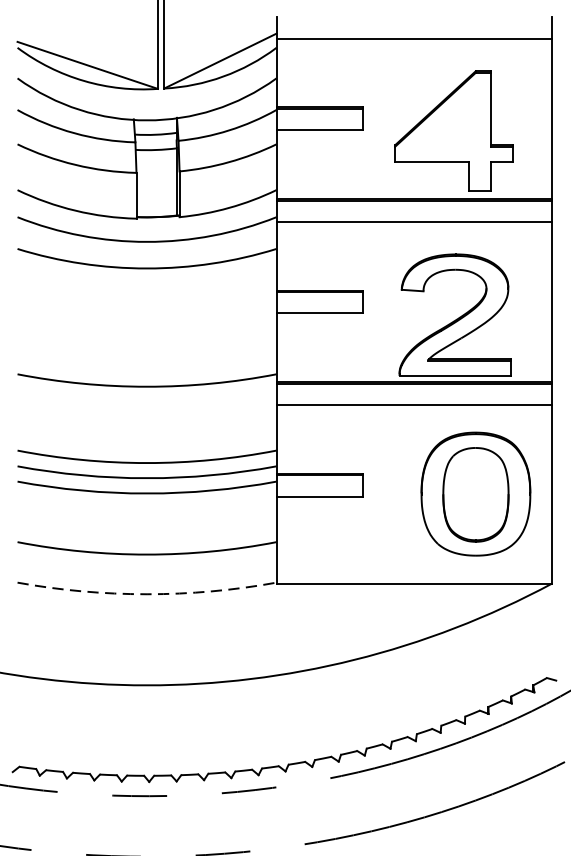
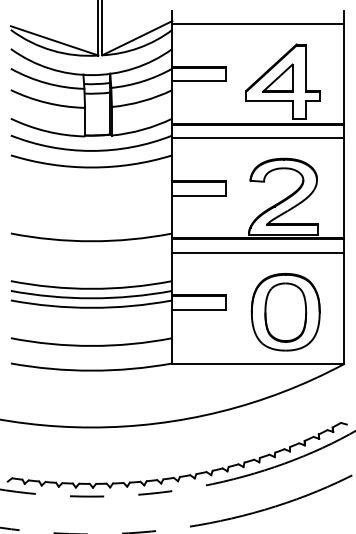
part: (445, 124) -> (277, 77), added
part: (475, 494) -> (285, 312), moved
arc: (146, 593) -> (91, 370), dashed -> solid

